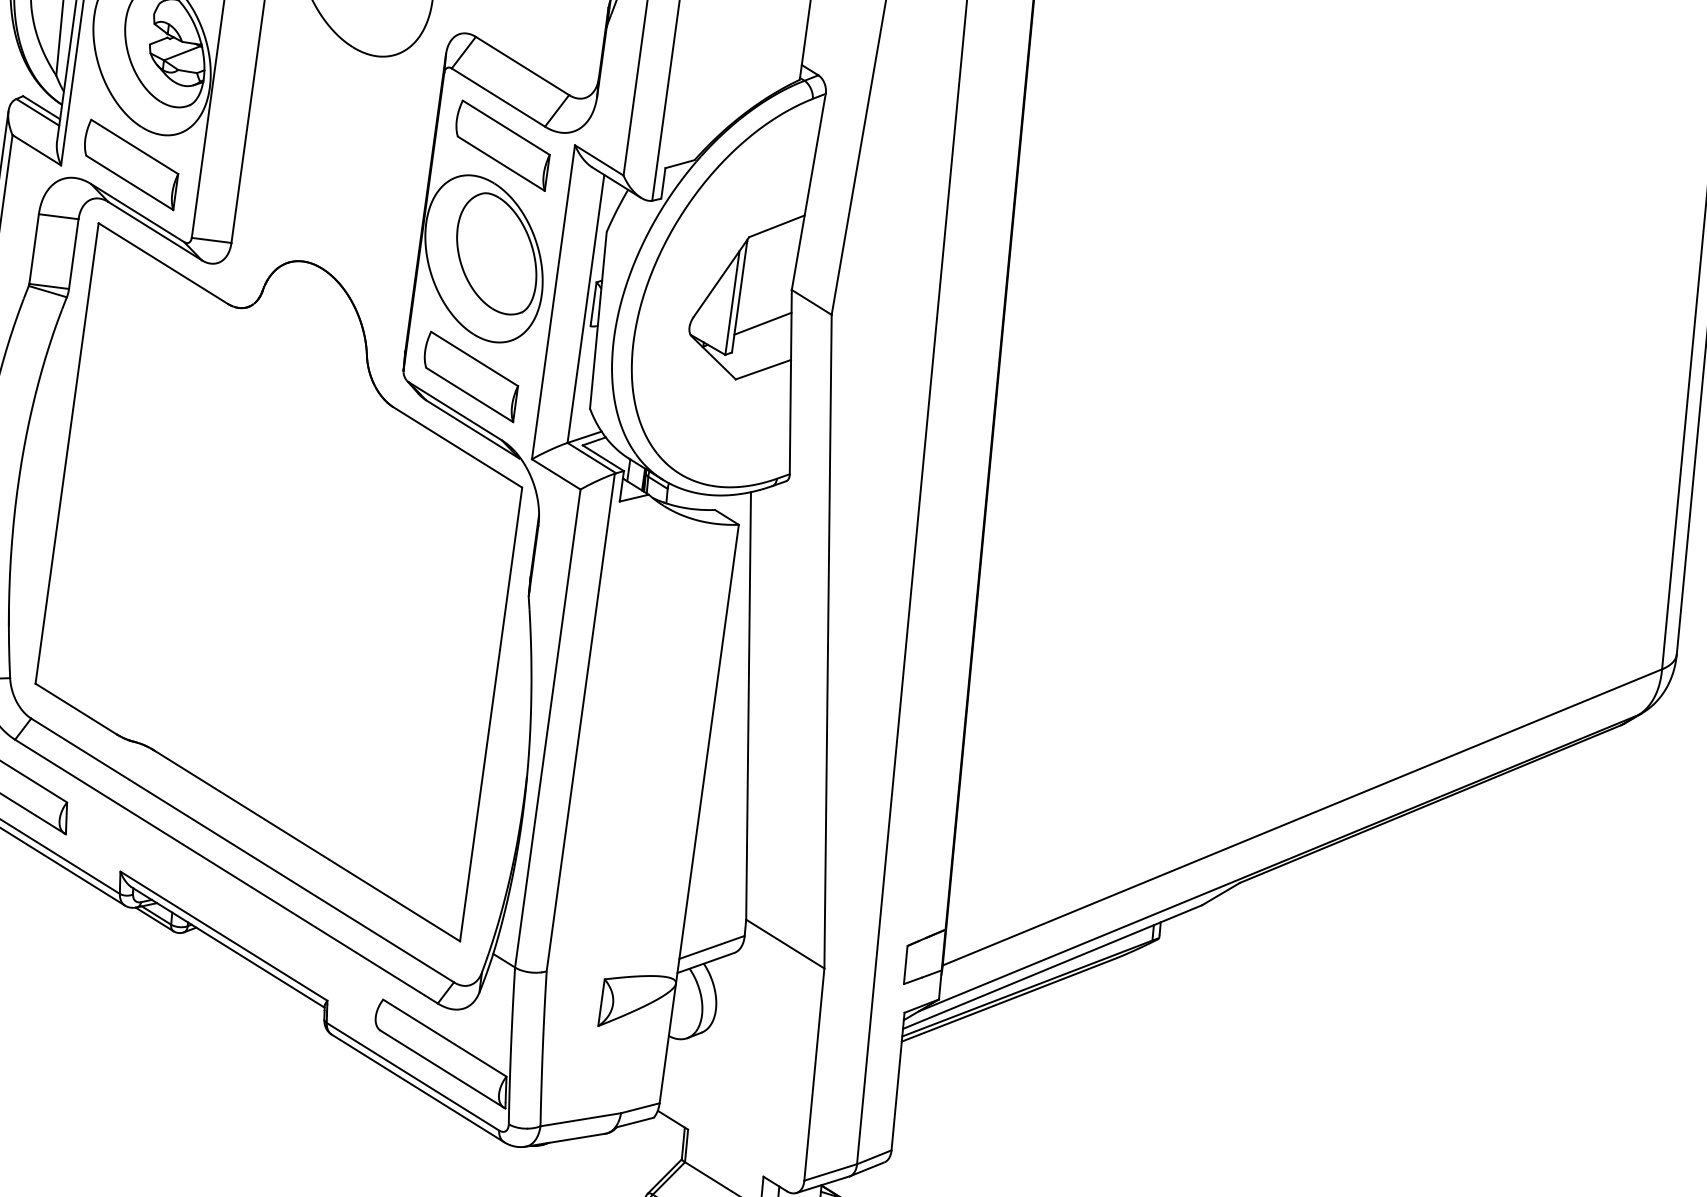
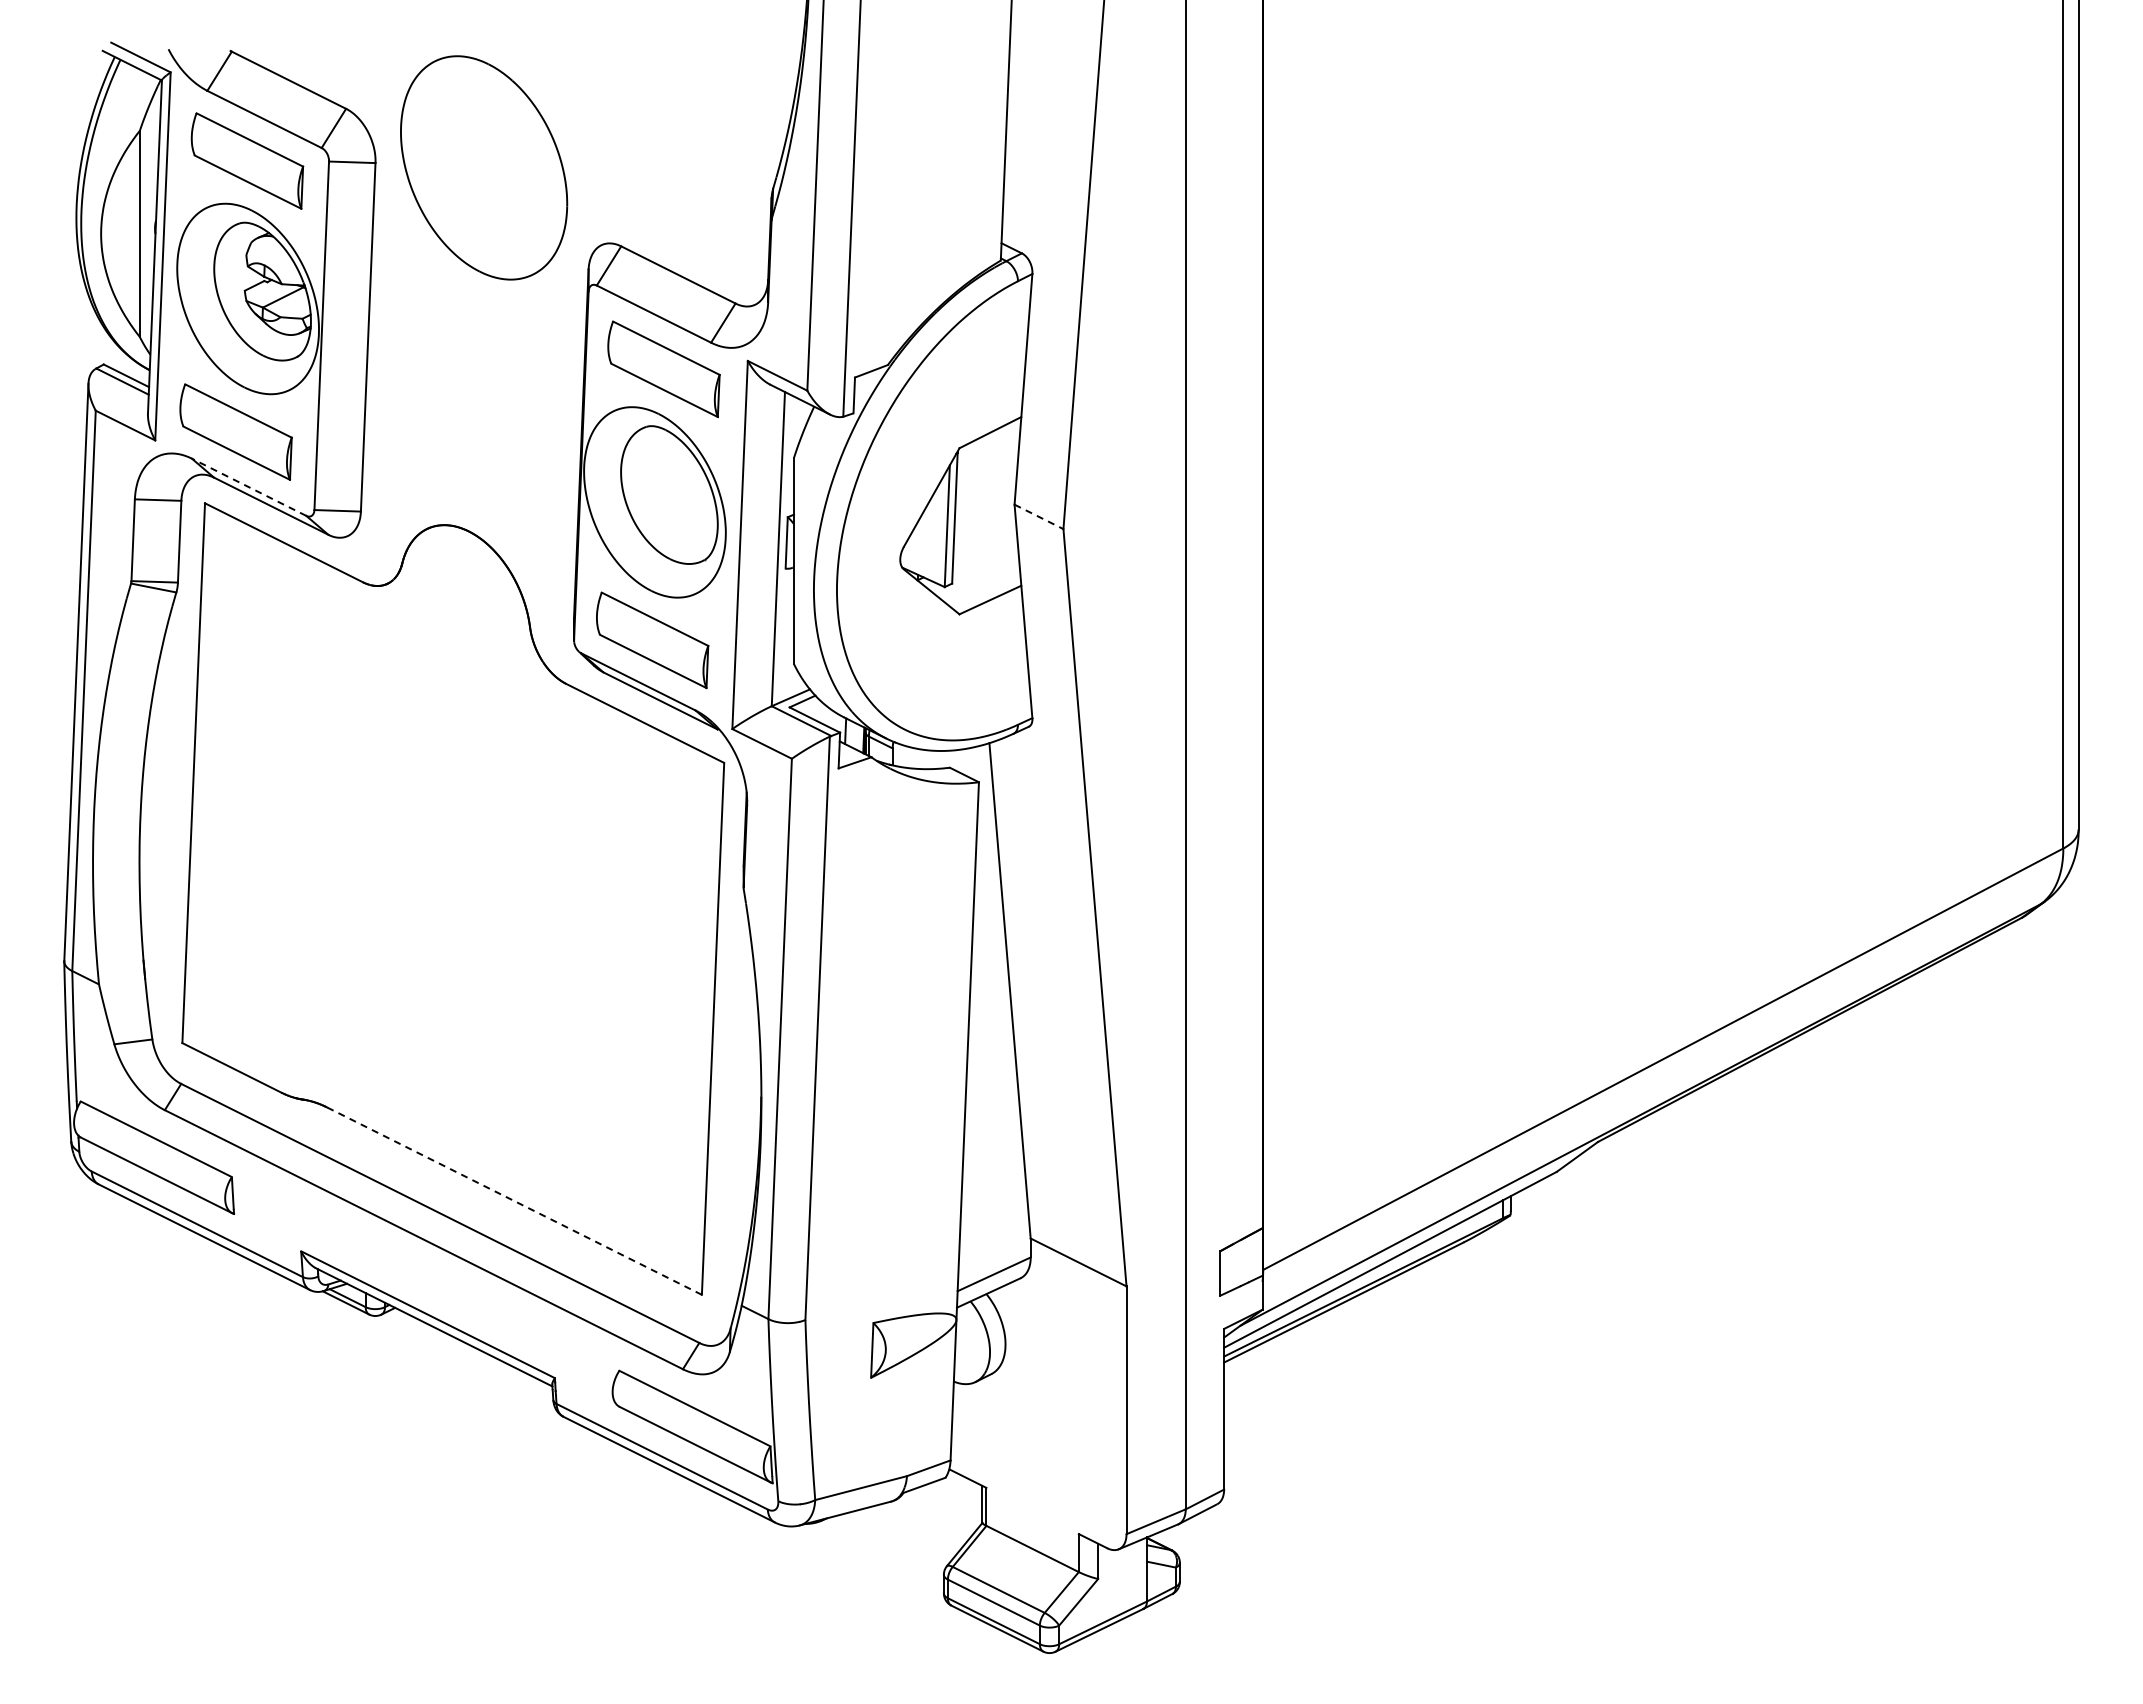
line: (138, 213) -> (249, 487), solid -> dashed
line: (812, 302) -> (1039, 517), solid -> dashed
line: (762, 323) -> (984, 546), removed
line: (307, 846) -> (514, 1201), solid -> dashed

